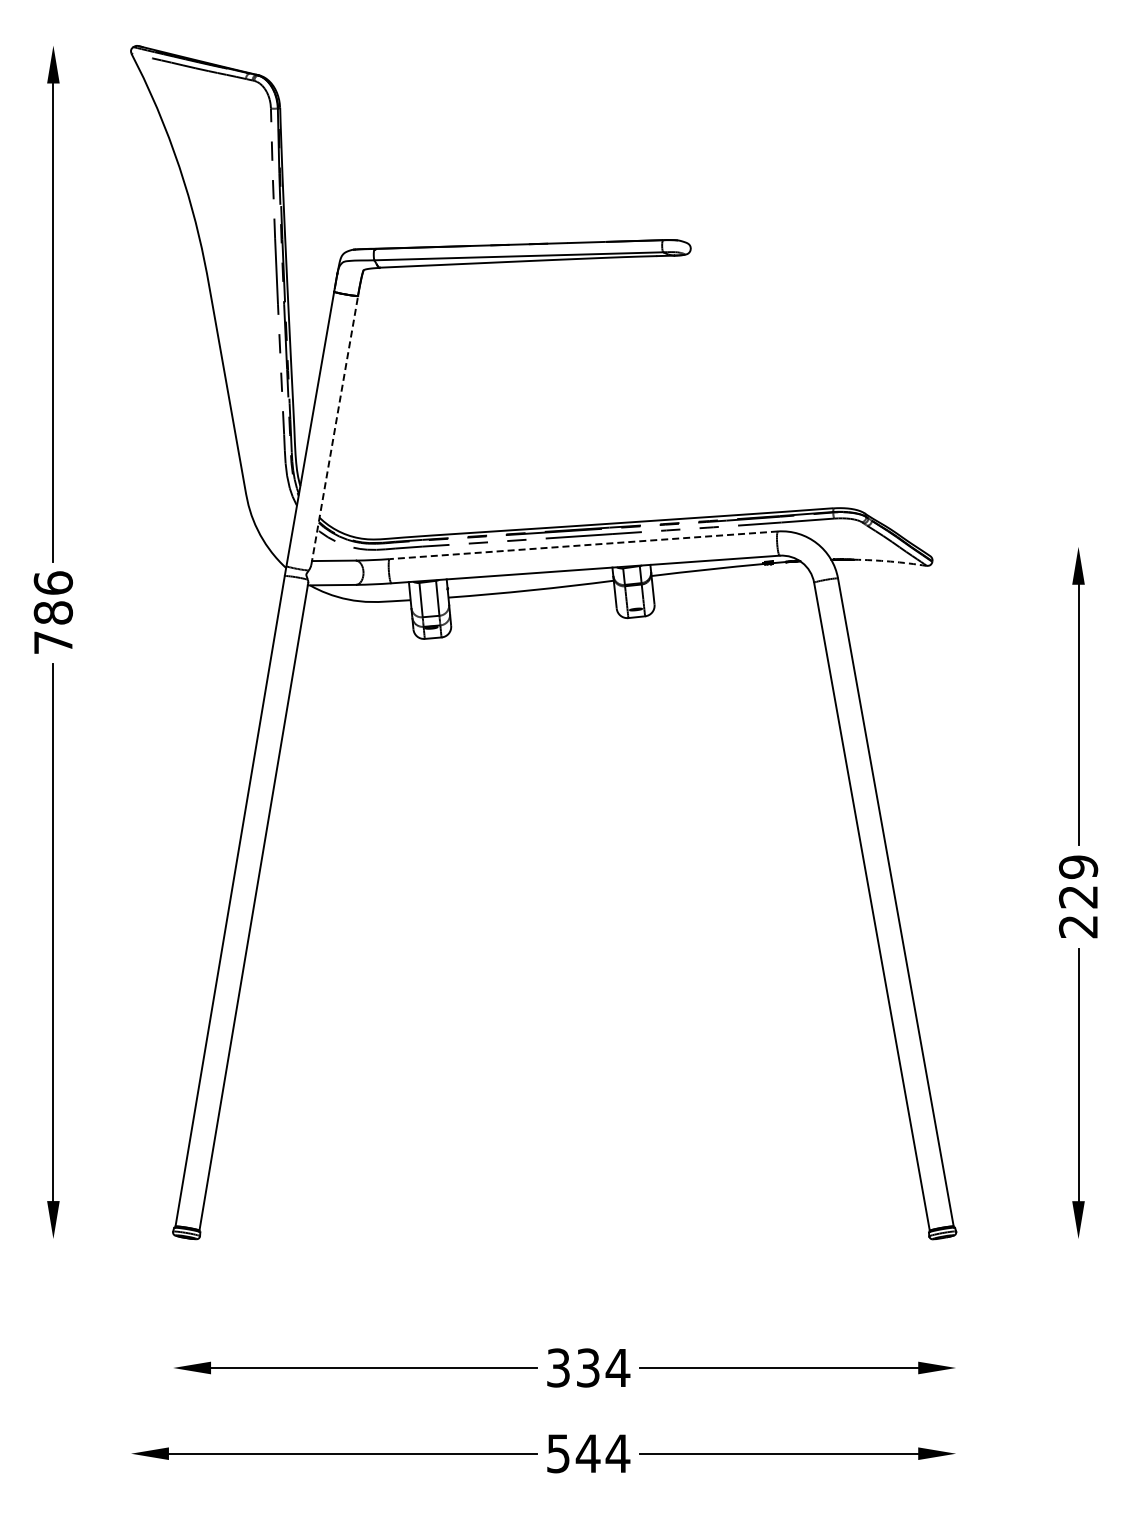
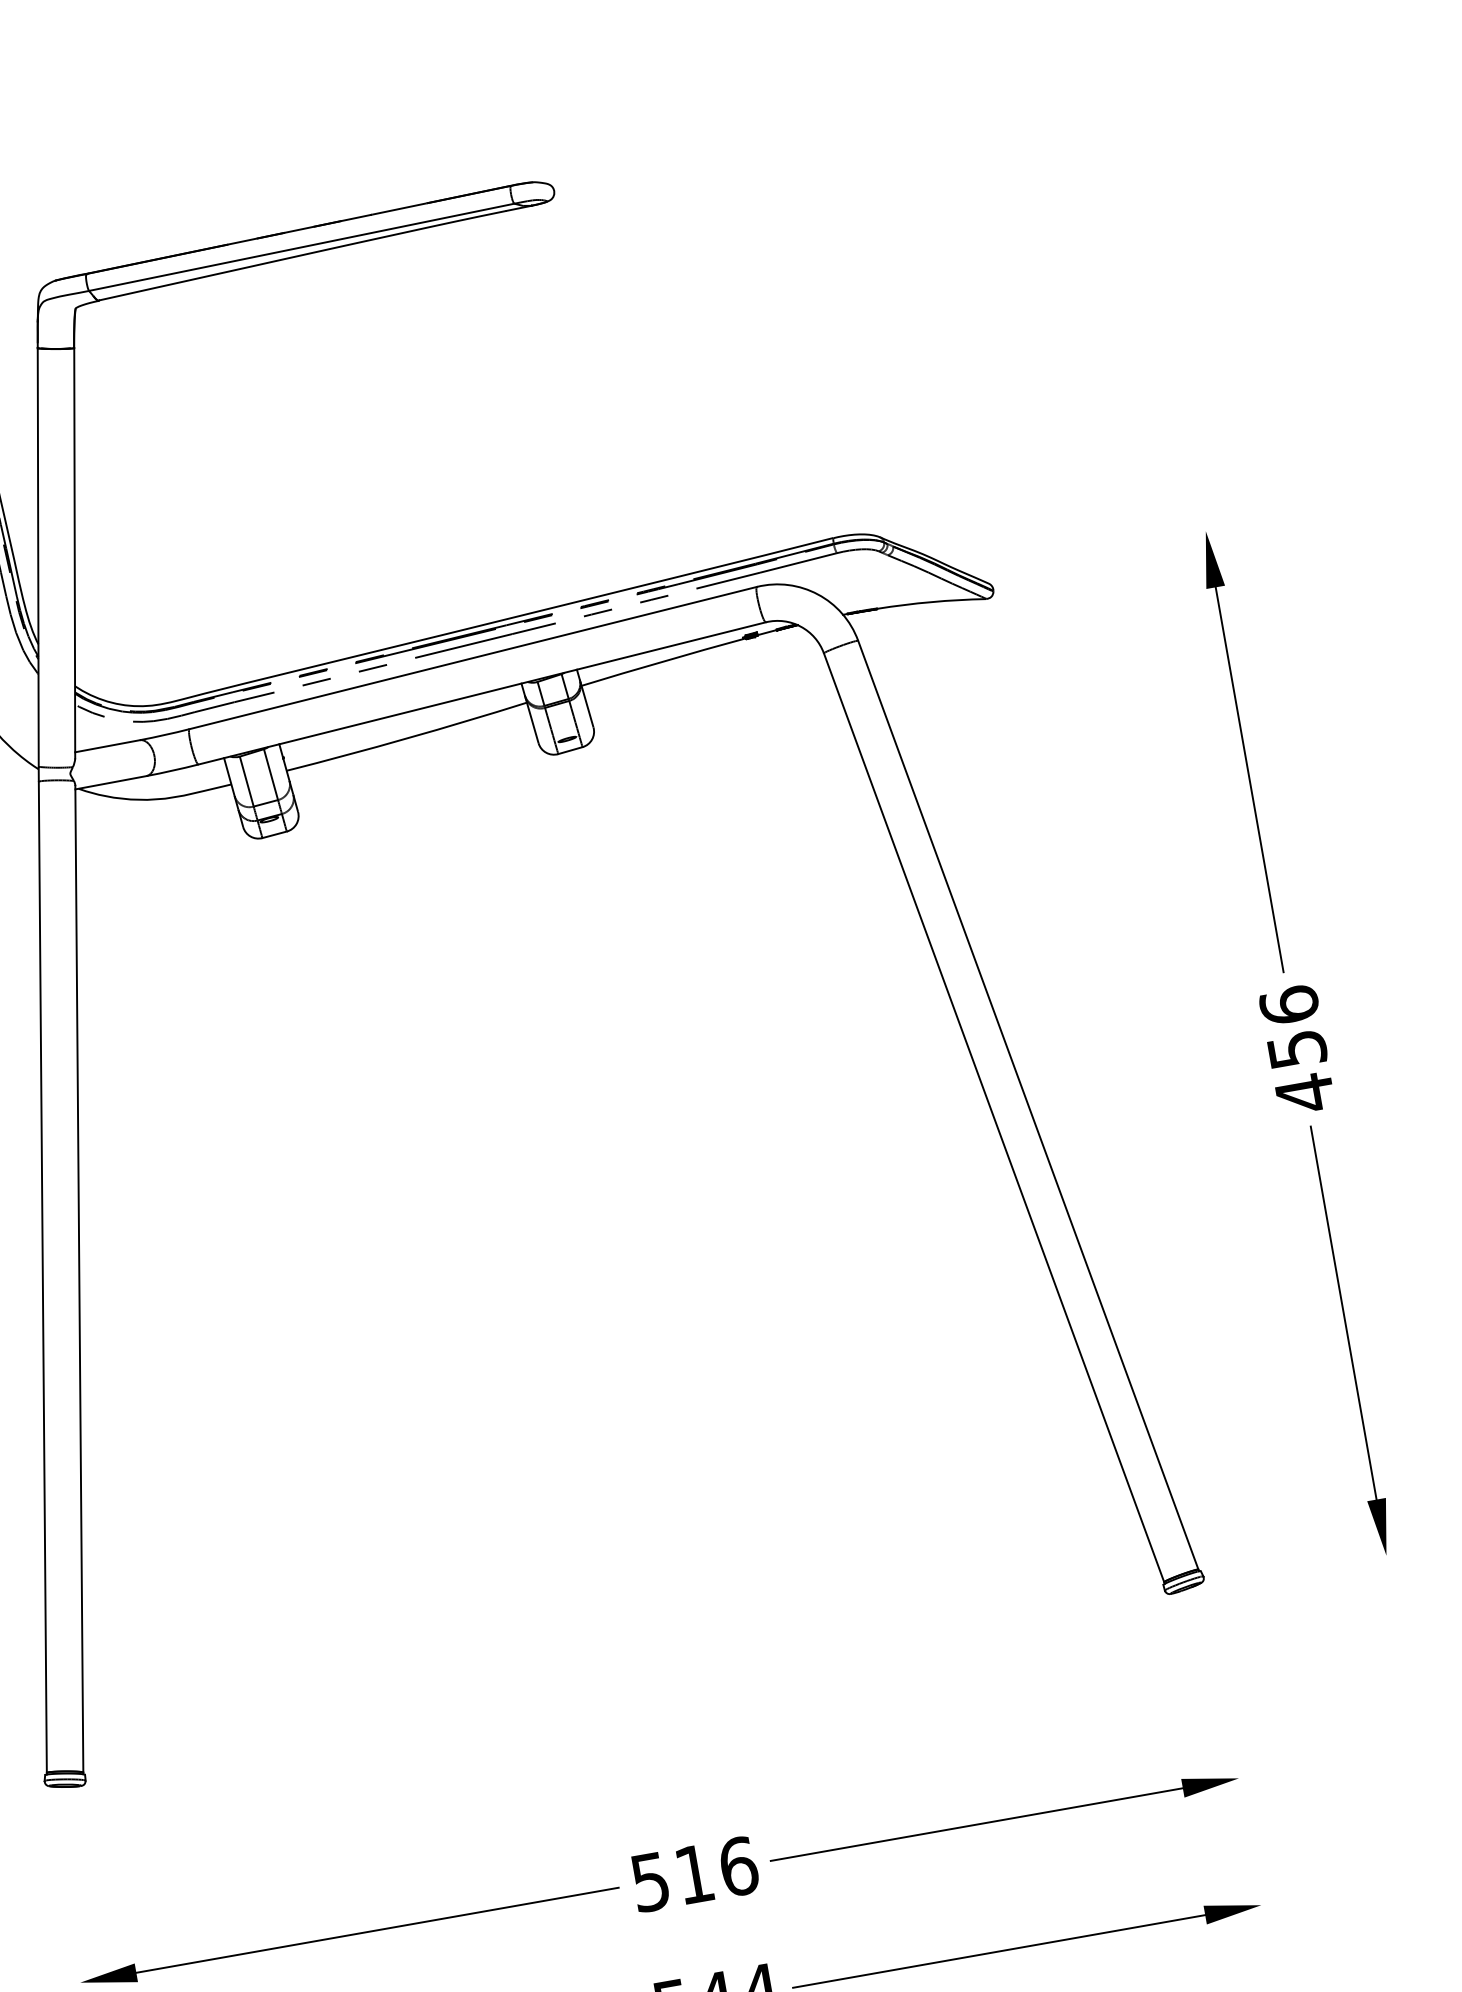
line: (334, 430) -> (74, 553), dashed -> solid
line: (583, 545) -> (472, 658), dashed -> solid
arc: (890, 561) -> (931, 601), dashed -> solid
text: (1078, 897) -> (1297, 1050), 229 -> 456
text: (588, 1367) -> (694, 1873), 334 -> 516

